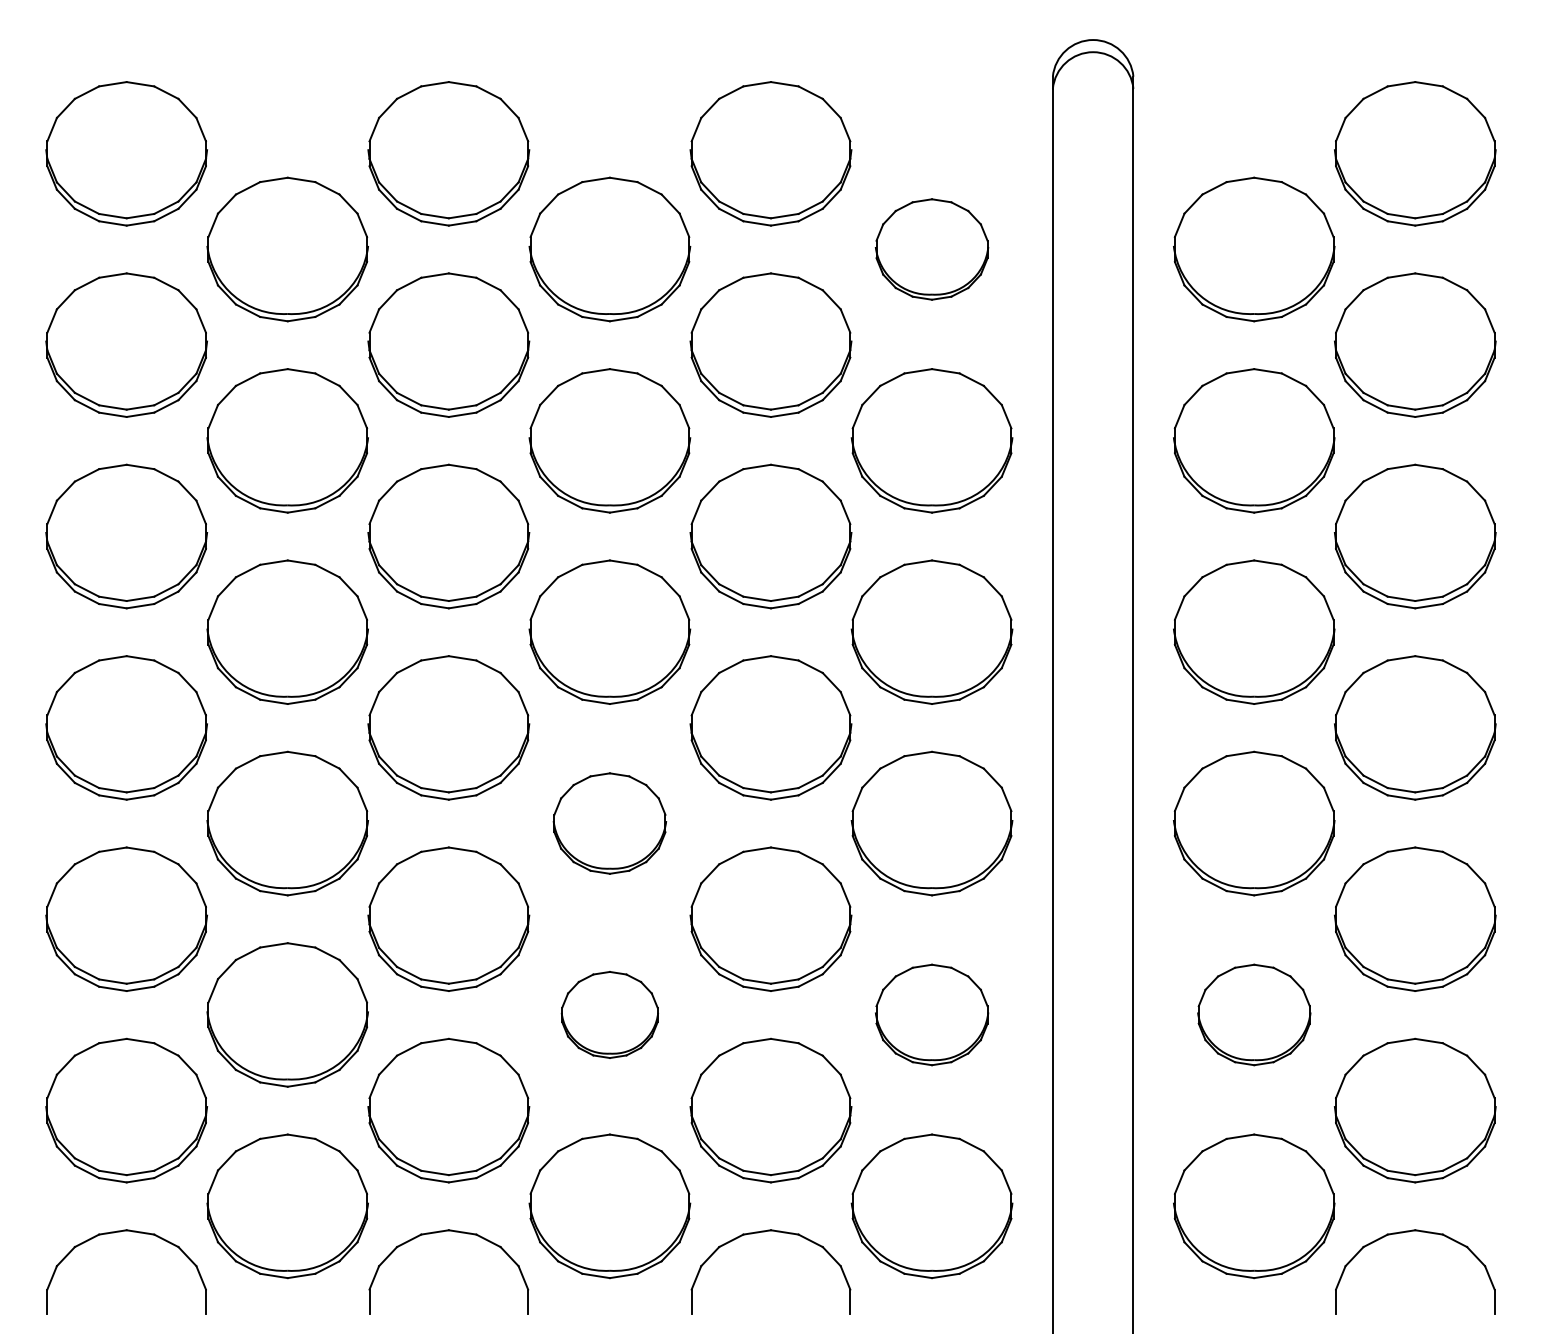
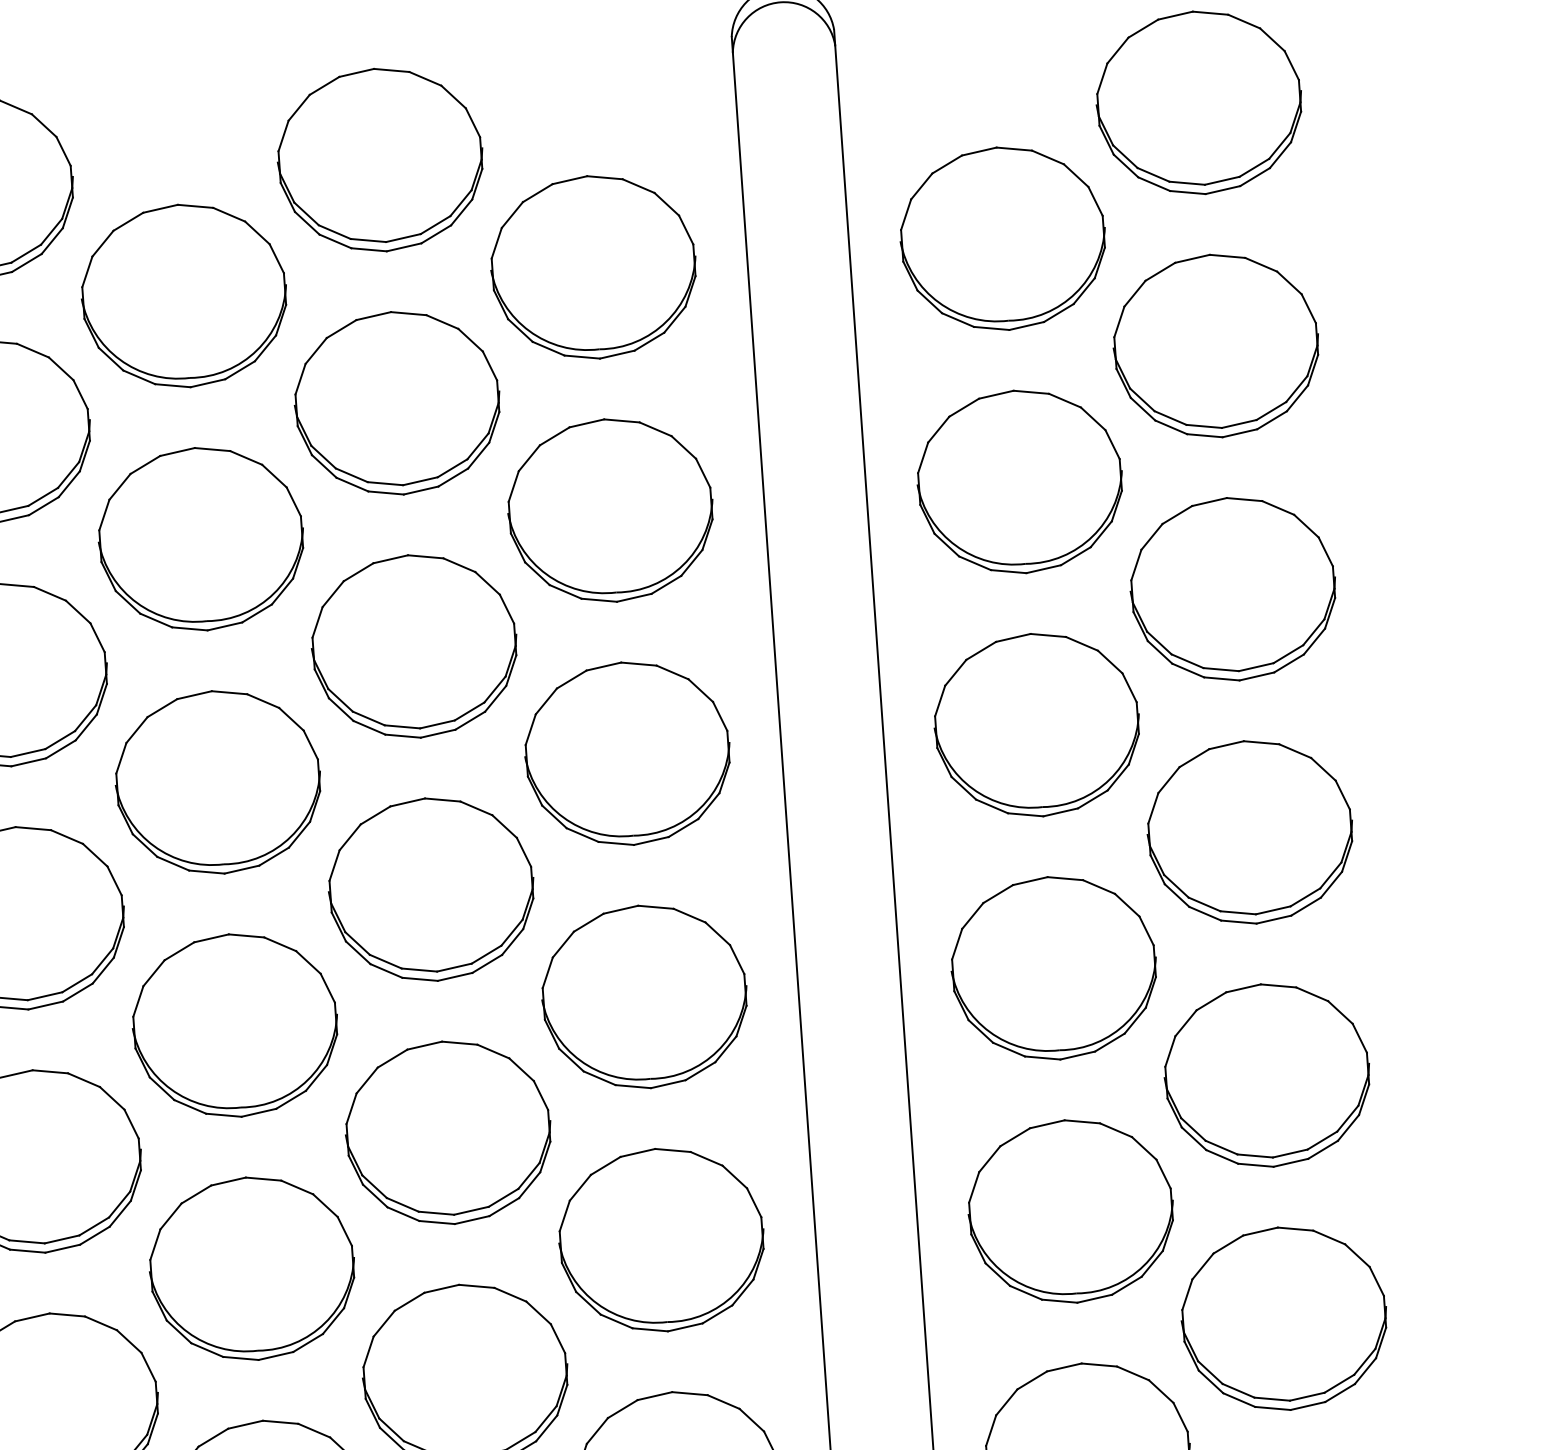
part: (931, 249) -> (592, 267), size x1.43
part: (609, 823) -> (234, 1025), size x1.43
part: (609, 1014) -> (251, 1268), size x1.67
part: (931, 1014) -> (660, 1239), size x1.43
part: (1254, 1014) -> (1071, 1210), size x1.43

